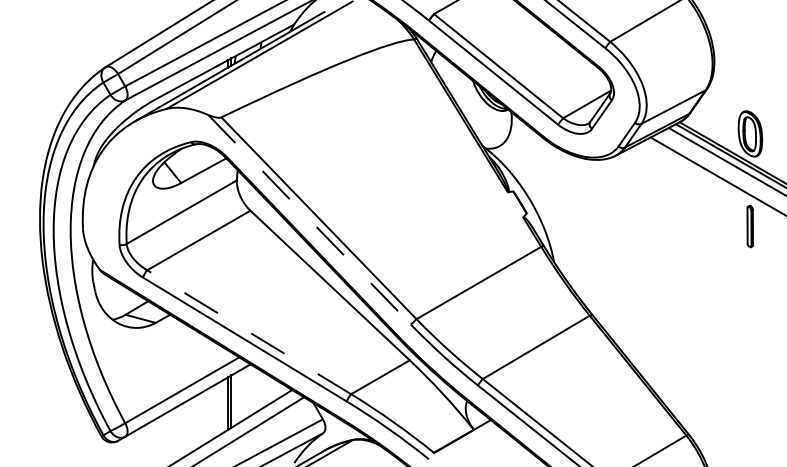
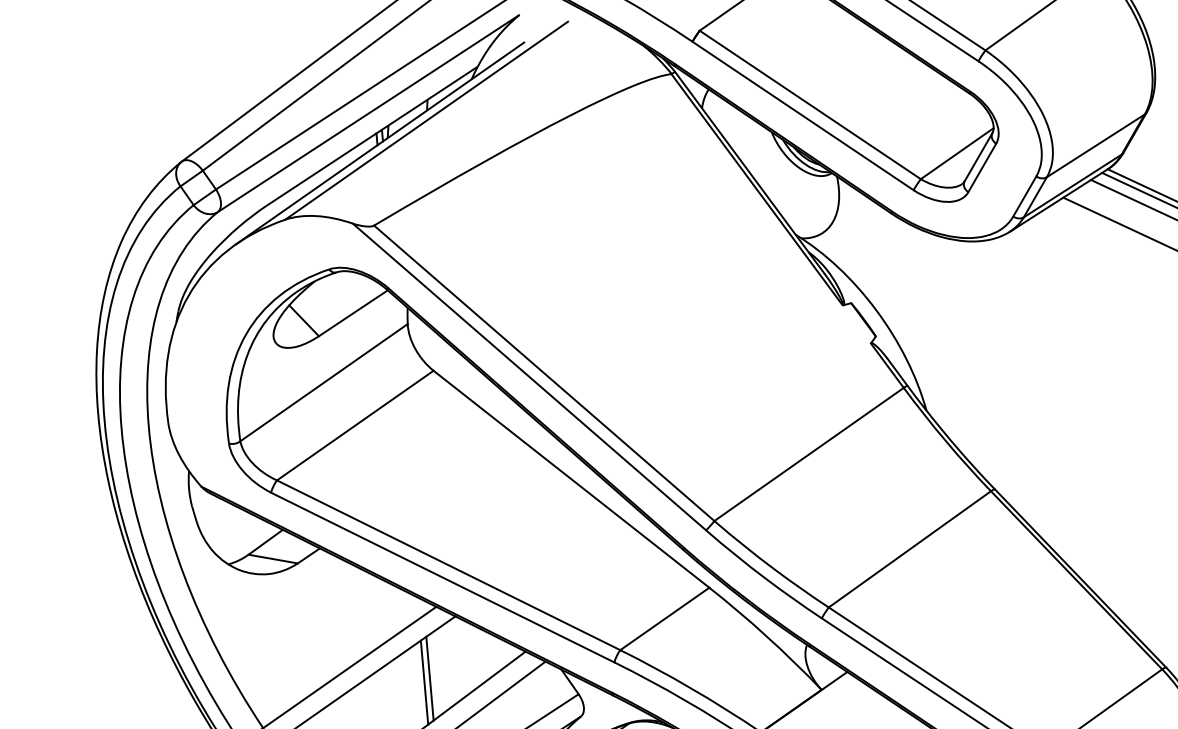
line: (309, 219) -> (529, 376), dashed -> solid
line: (248, 331) -> (447, 564), dashed -> solid

